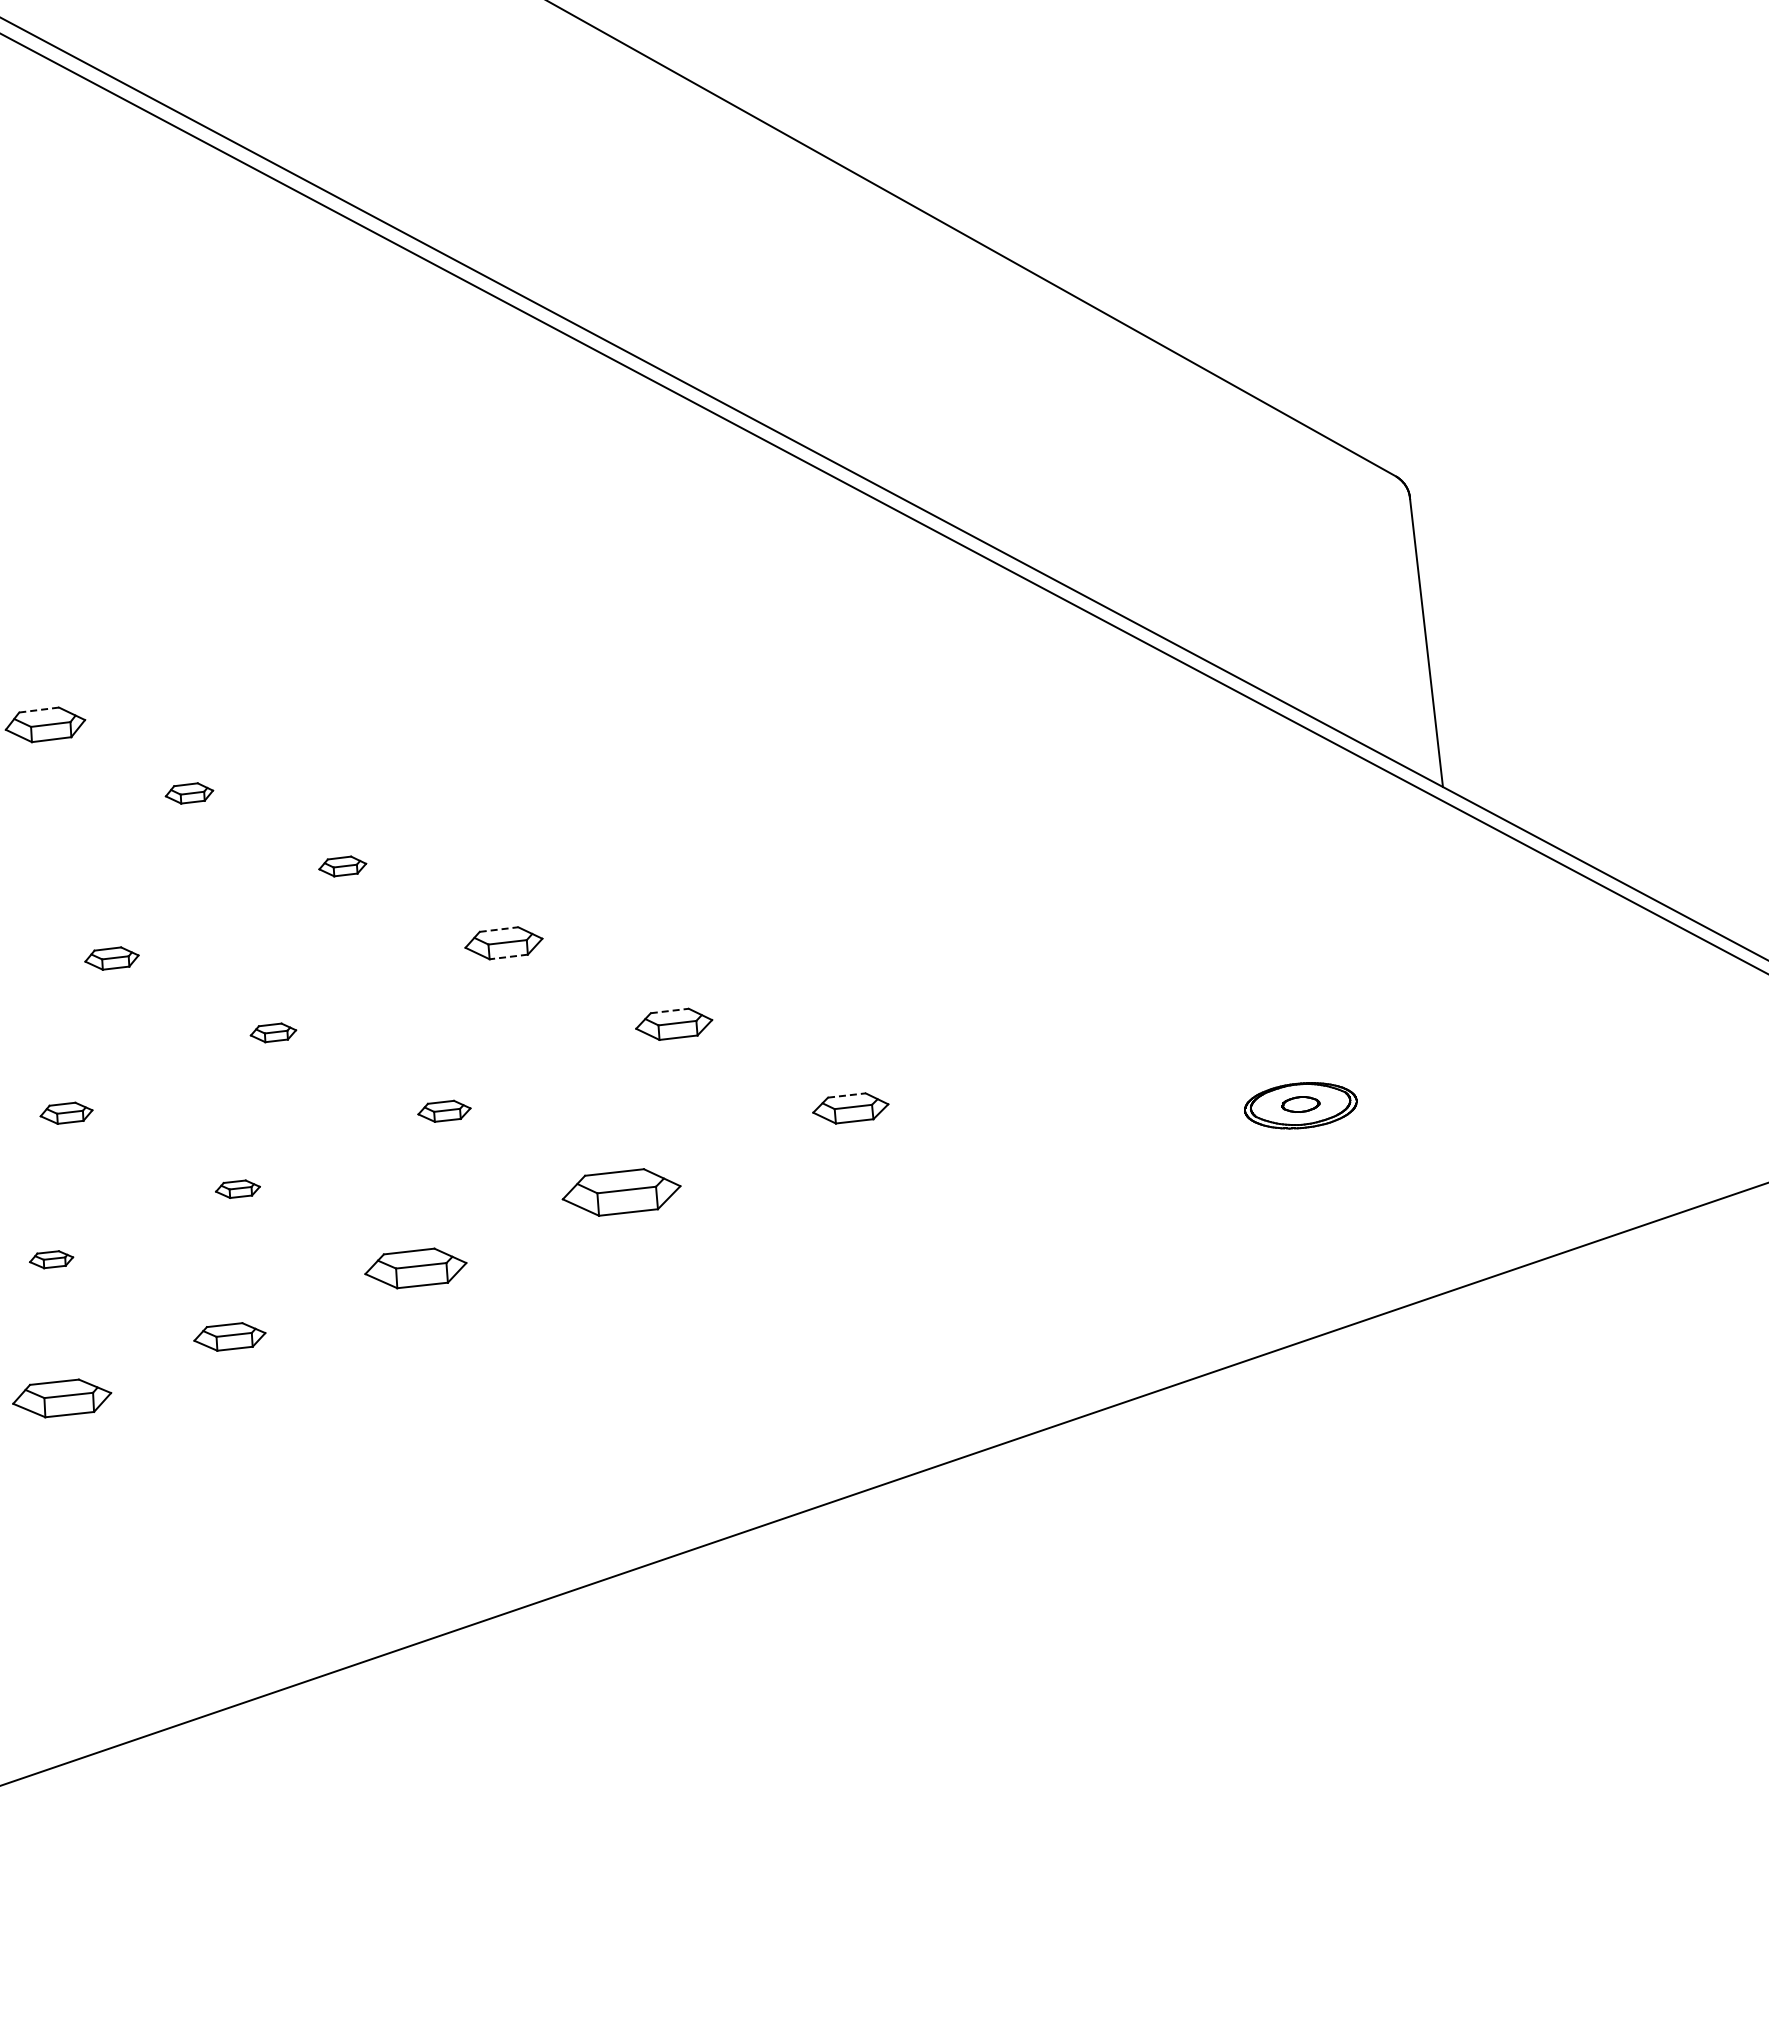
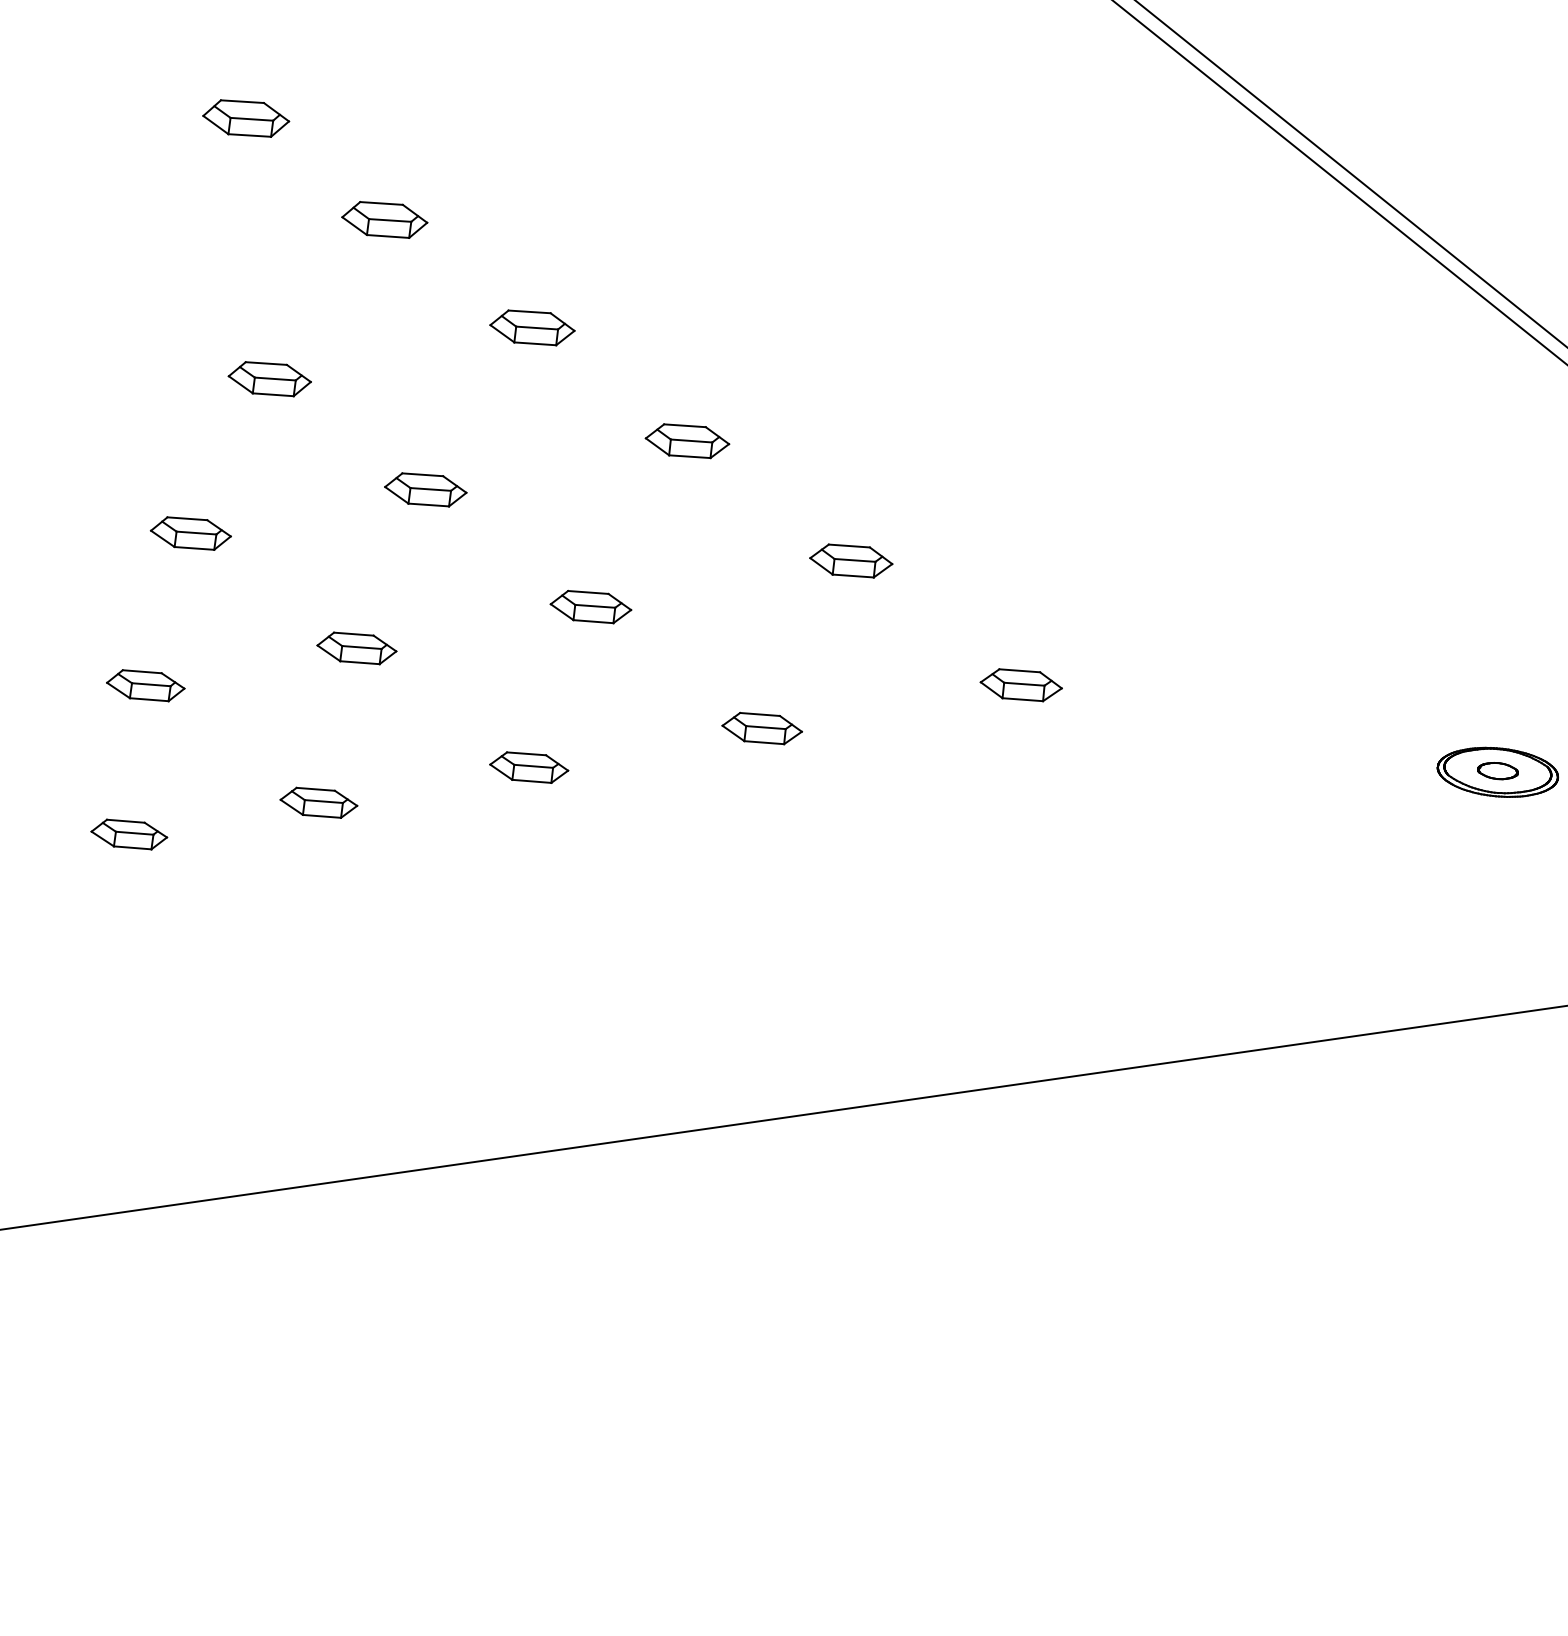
line: (39, 709) -> (242, 101), dashed -> solid
part: (189, 793) -> (384, 219), size x1.67
part: (342, 866) -> (532, 327), size x1.67
line: (499, 929) -> (685, 425), dashed -> solid
line: (508, 957) -> (689, 457), dashed -> solid
part: (111, 958) -> (269, 378), size x1.43
line: (670, 1010) -> (850, 545), dashed -> solid
part: (273, 1032) -> (425, 489), size x1.67
line: (846, 1095) -> (1019, 670), dashed -> solid
part: (444, 1111) -> (590, 607), size x1.43
part: (66, 1113) -> (190, 533), size x1.43
part: (237, 1188) -> (356, 647), size x1.67
part: (621, 1192) -> (761, 728), size x0.62
part: (51, 1259) -> (145, 685), size x1.67
part: (415, 1268) -> (528, 767), size x0.71
part: (62, 1398) -> (129, 834), size x0.71

